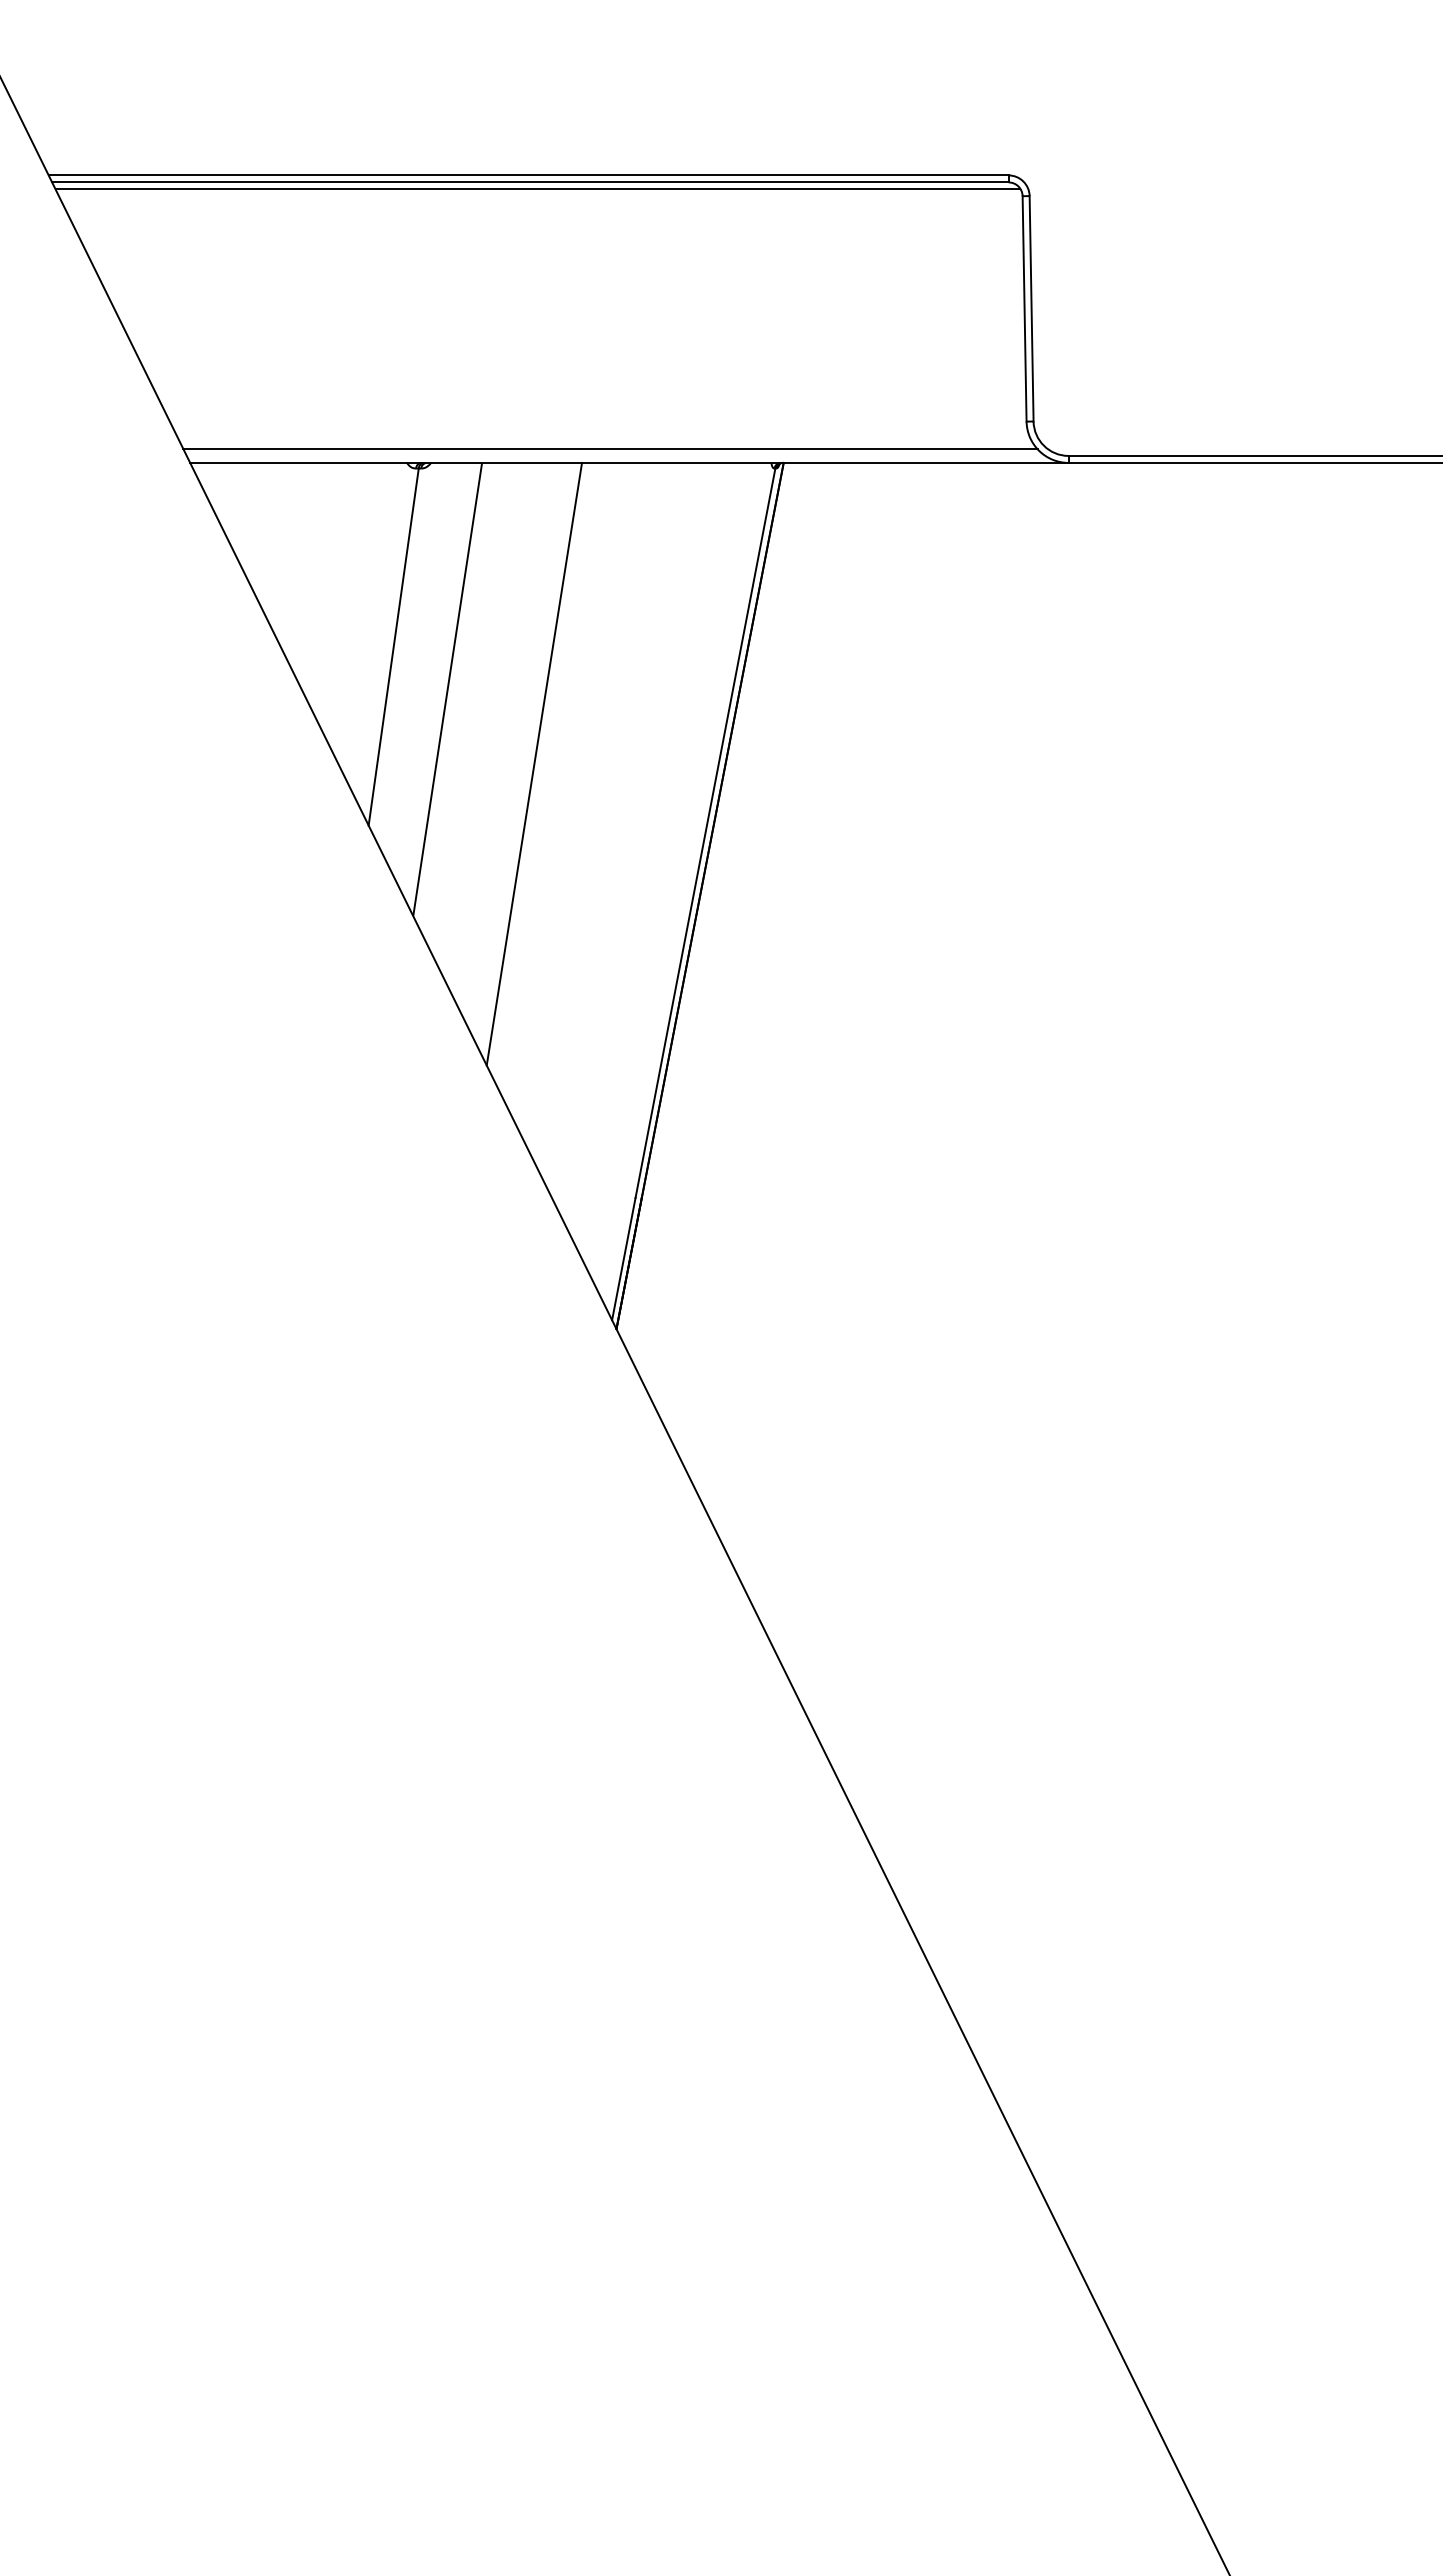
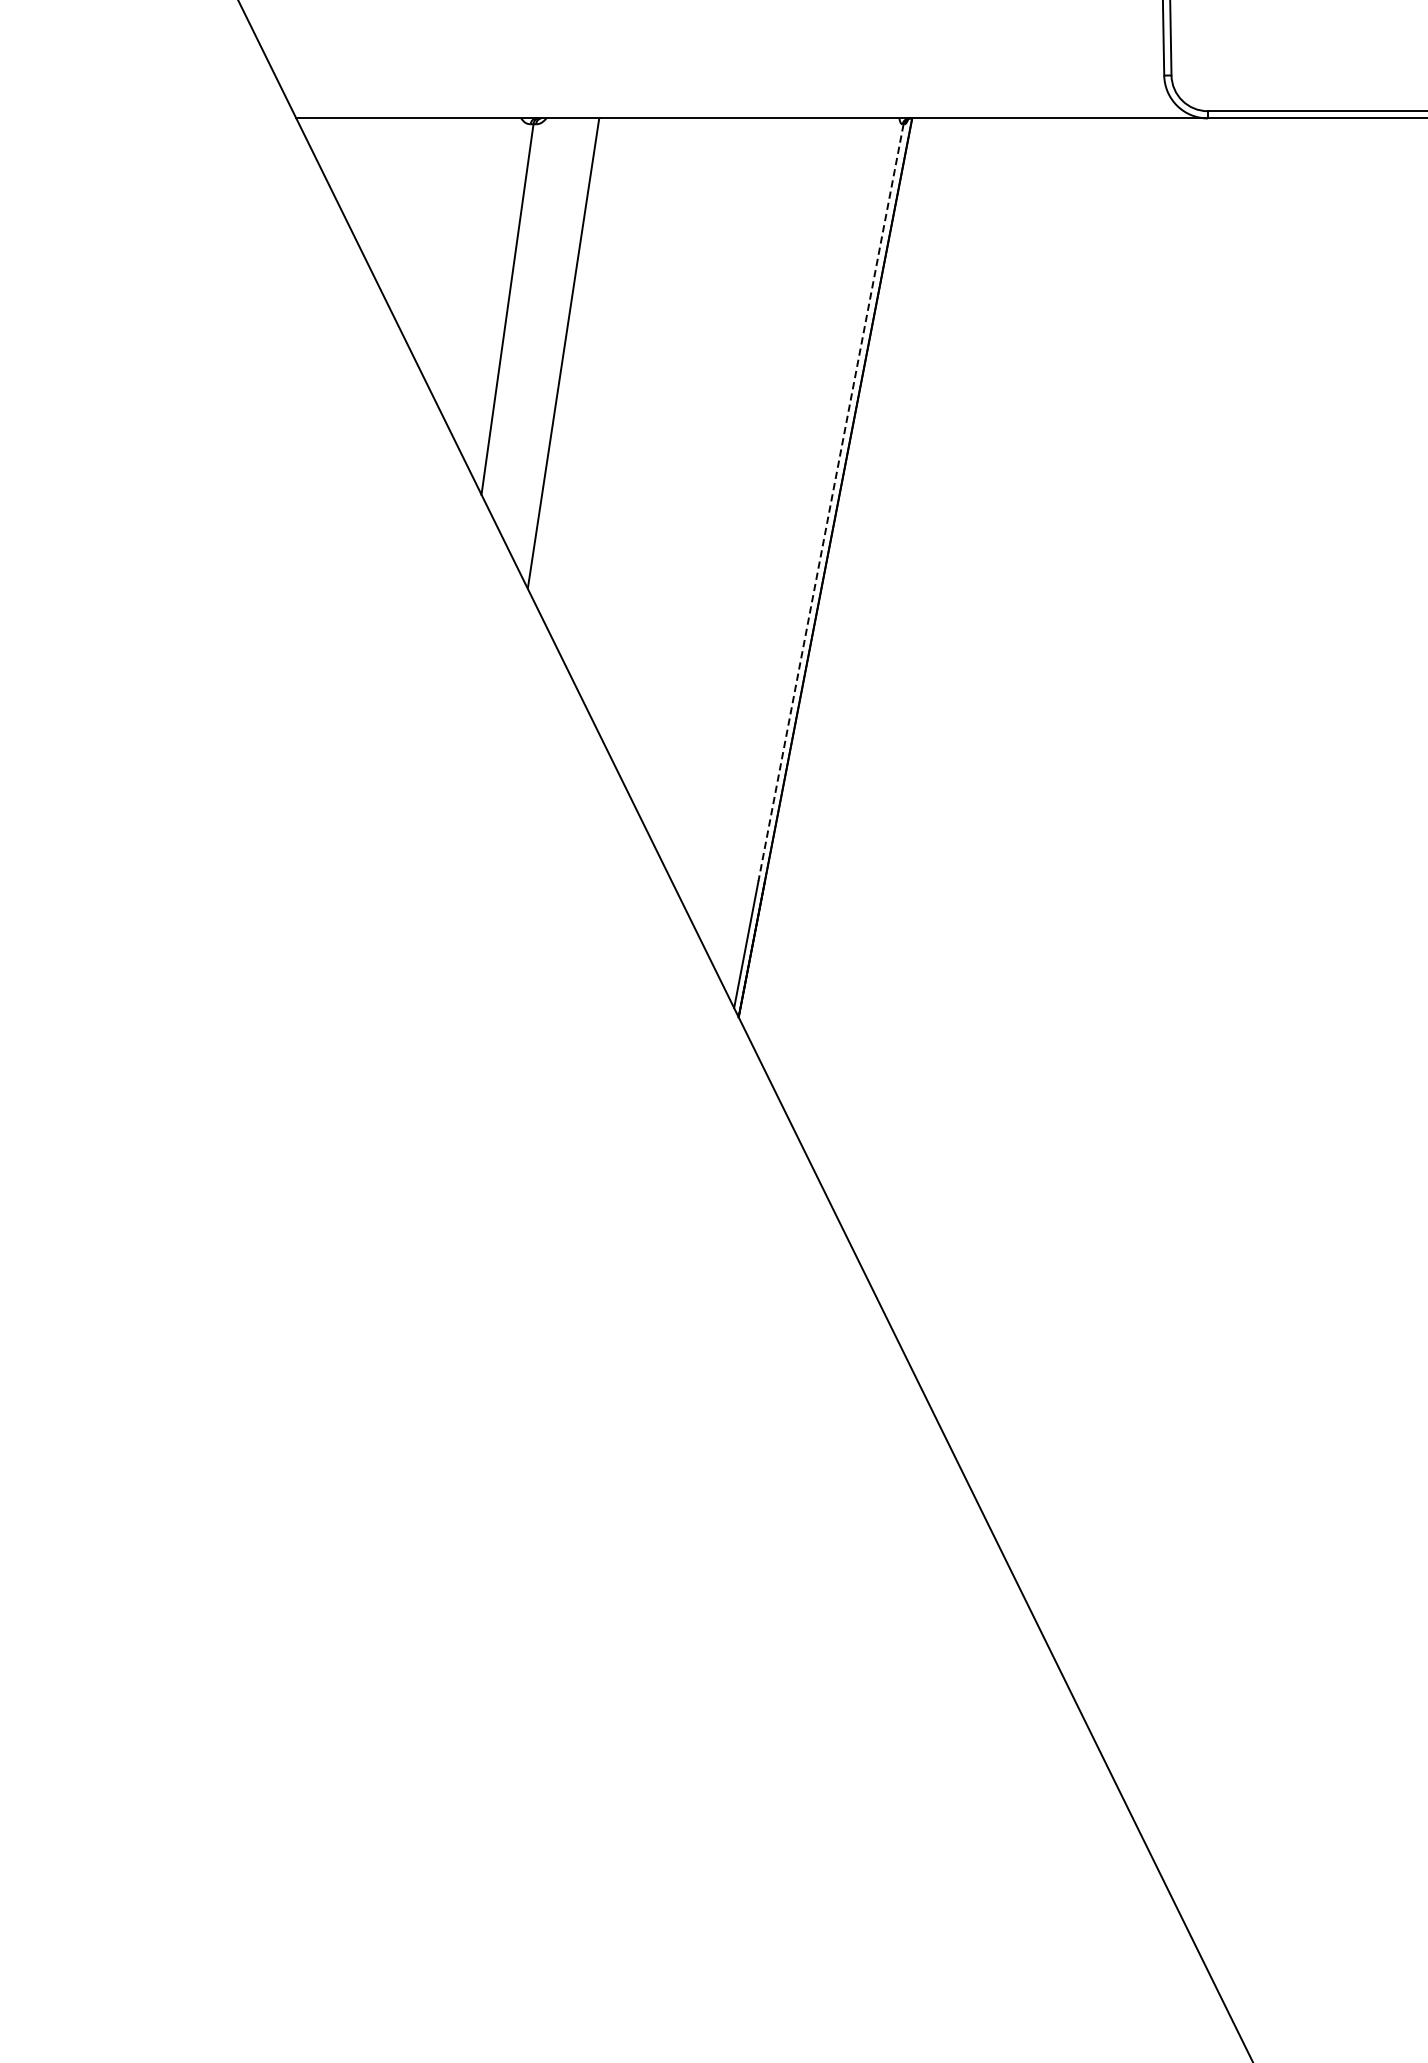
line: (610, 449) -> (732, 104), removed
line: (534, 763) -> (653, 430), removed
line: (705, 833) -> (831, 502), solid -> dashed

